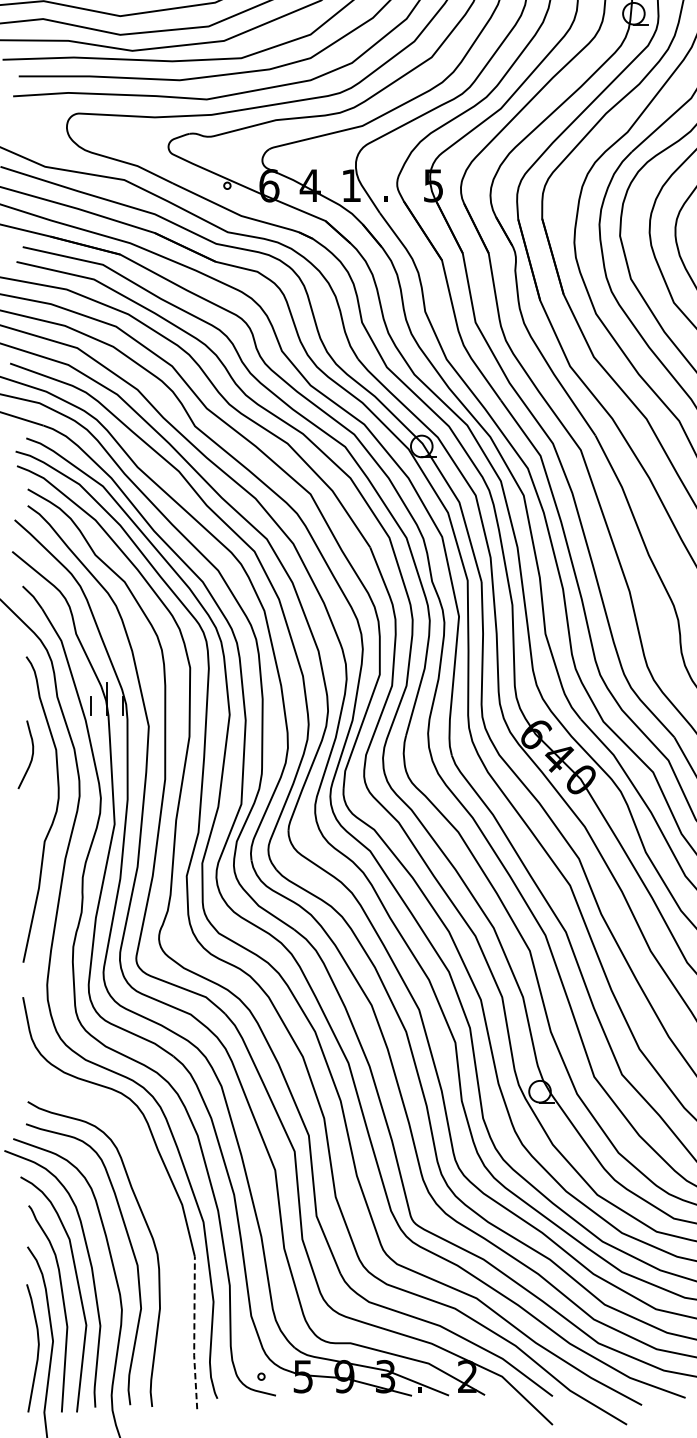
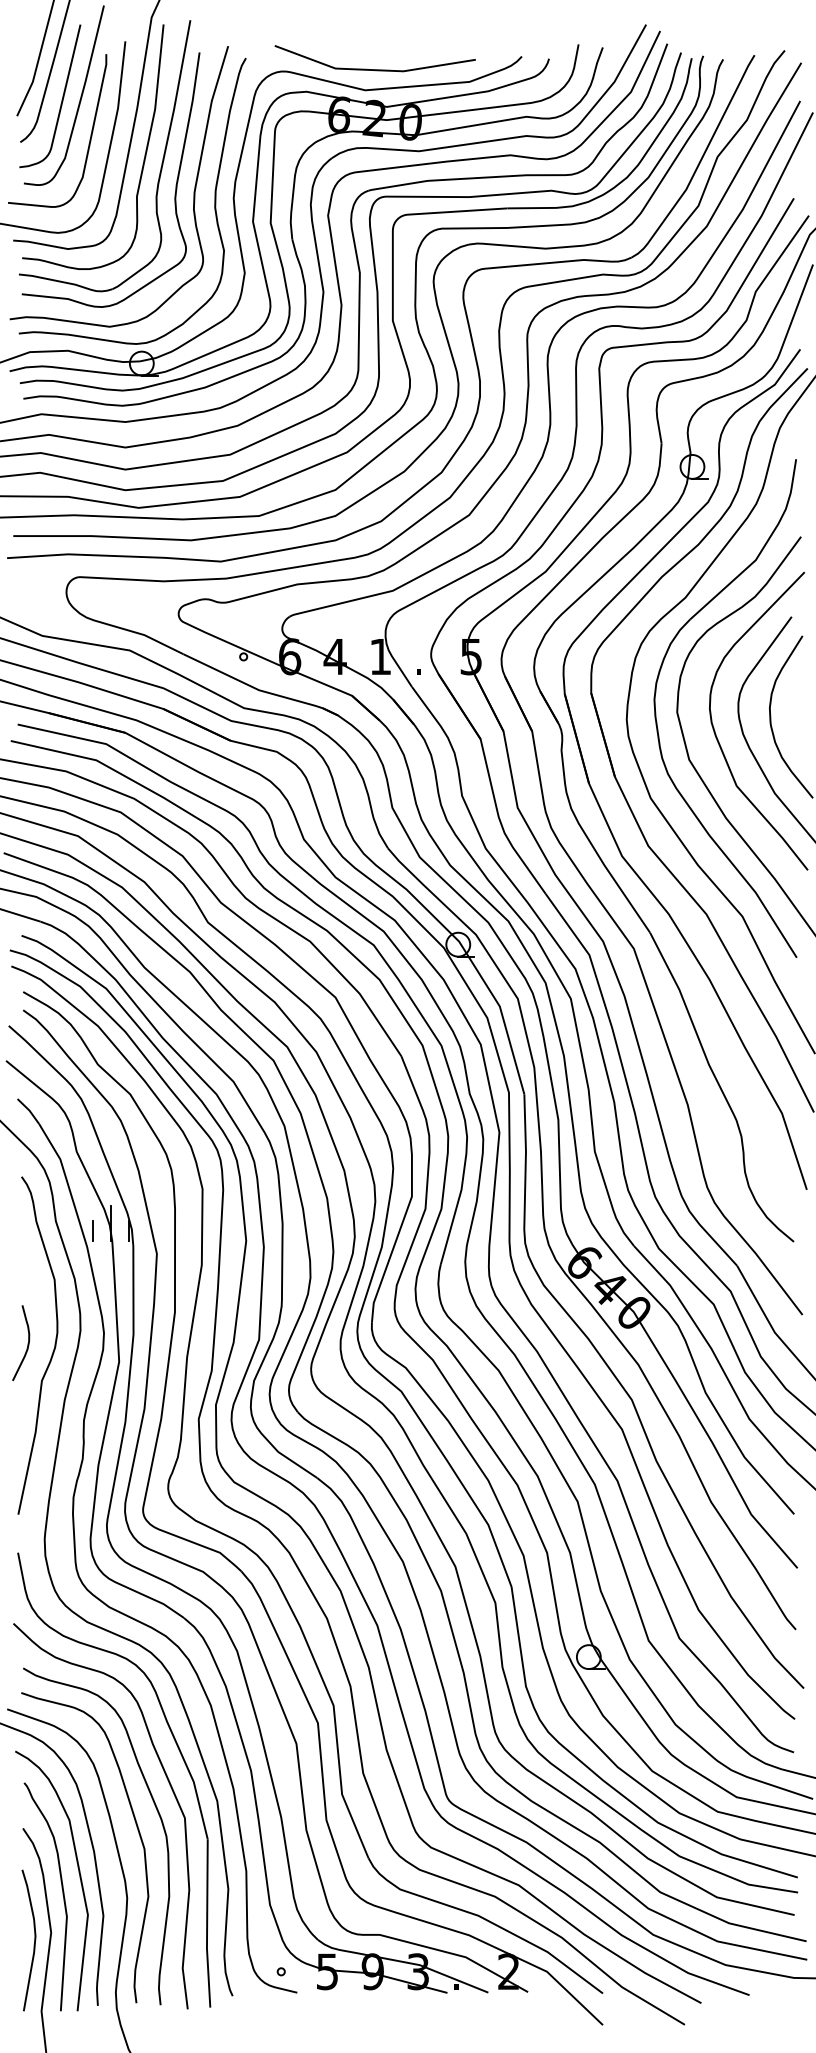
curve: (31, 755) -> (27, 1343), moved
curve: (159, 1206) -> (168, 1783), added
line: (194, 1332) -> (207, 1923), dashed -> solid

